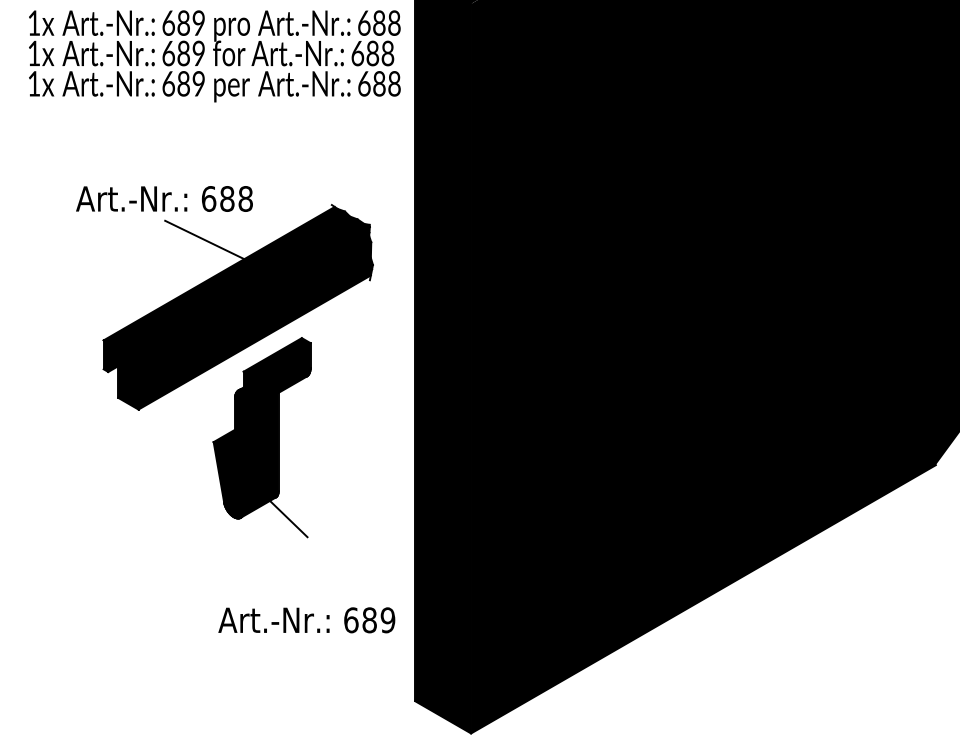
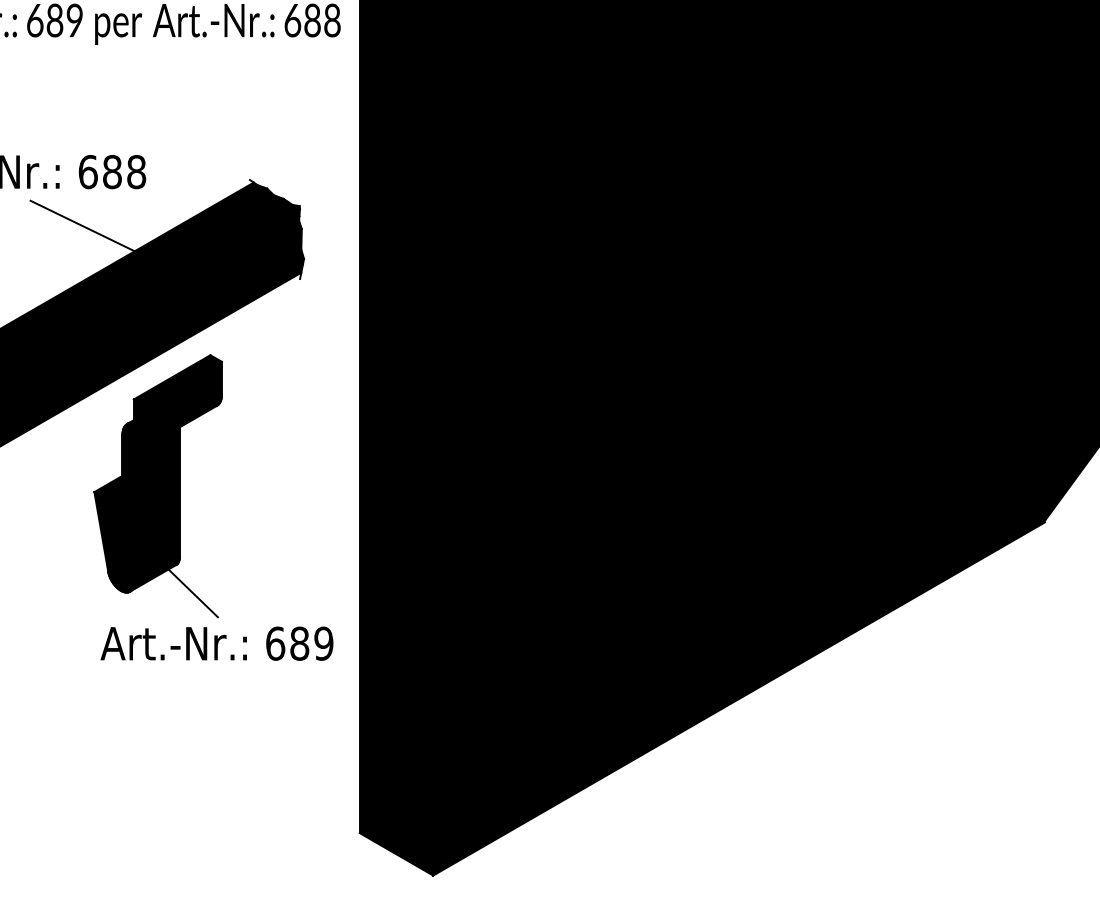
text: (306, 620) -> (216, 643), moved

